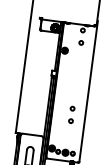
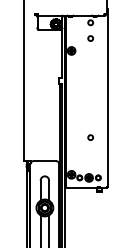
circle: (72, 108) -> (90, 121), removed

